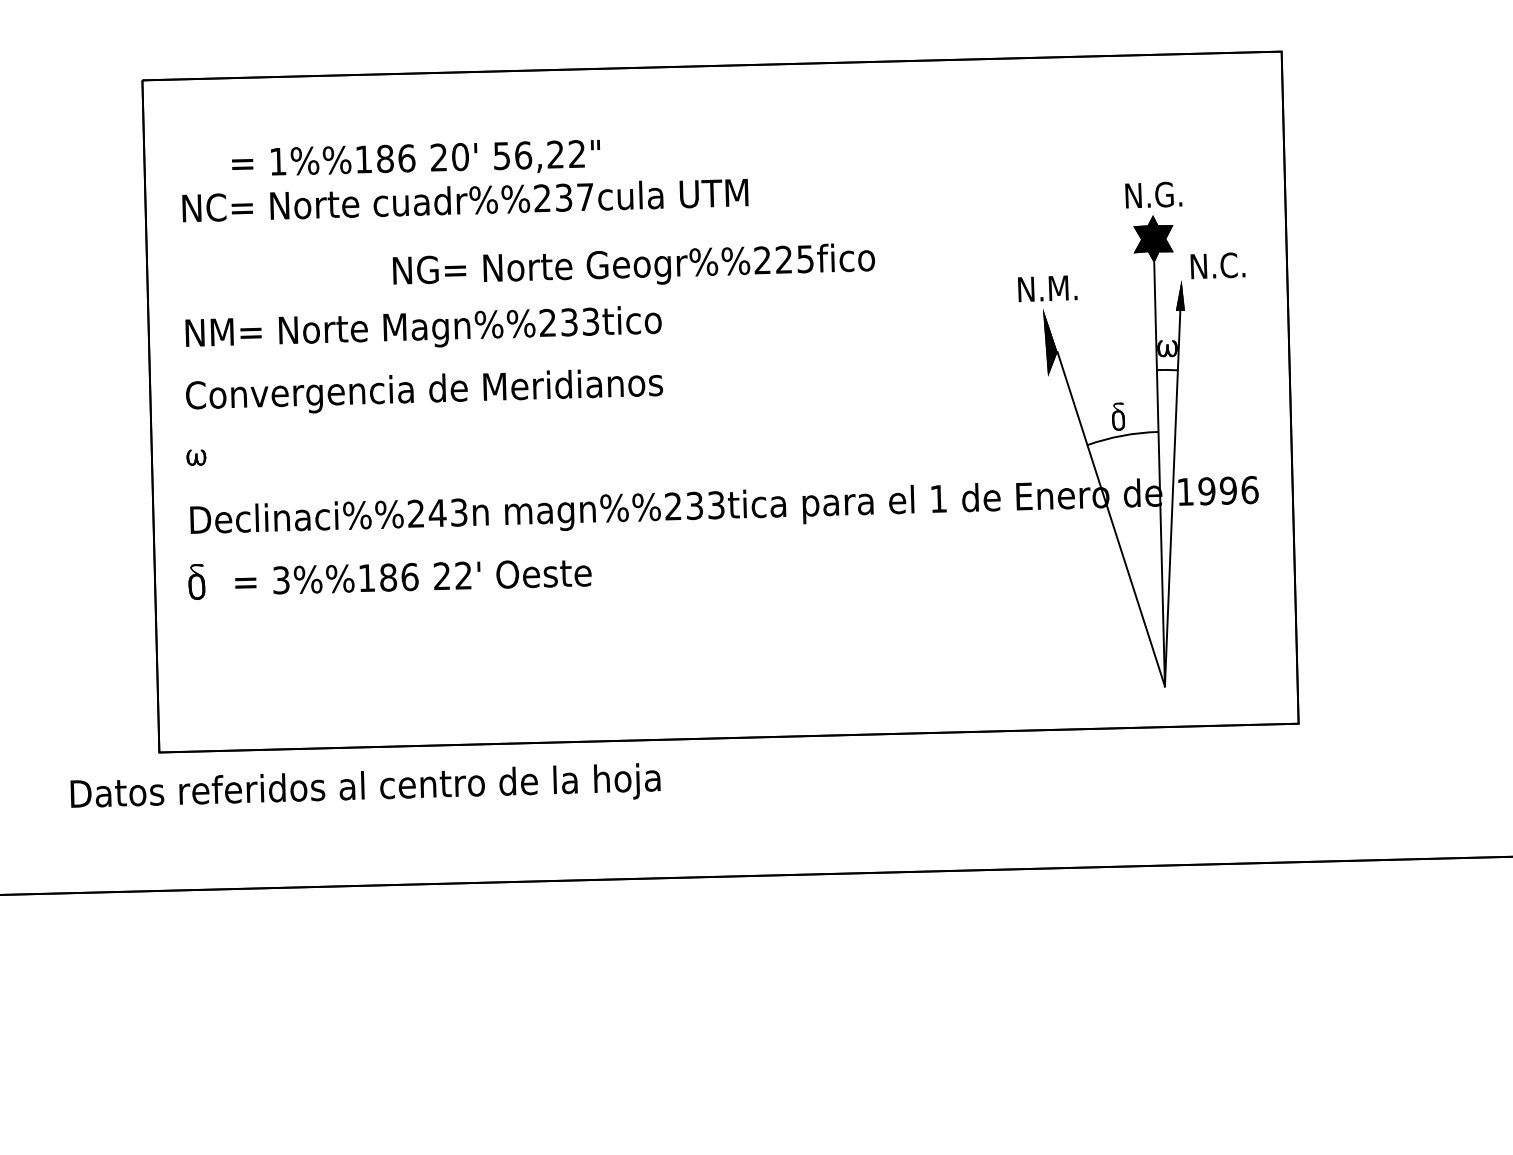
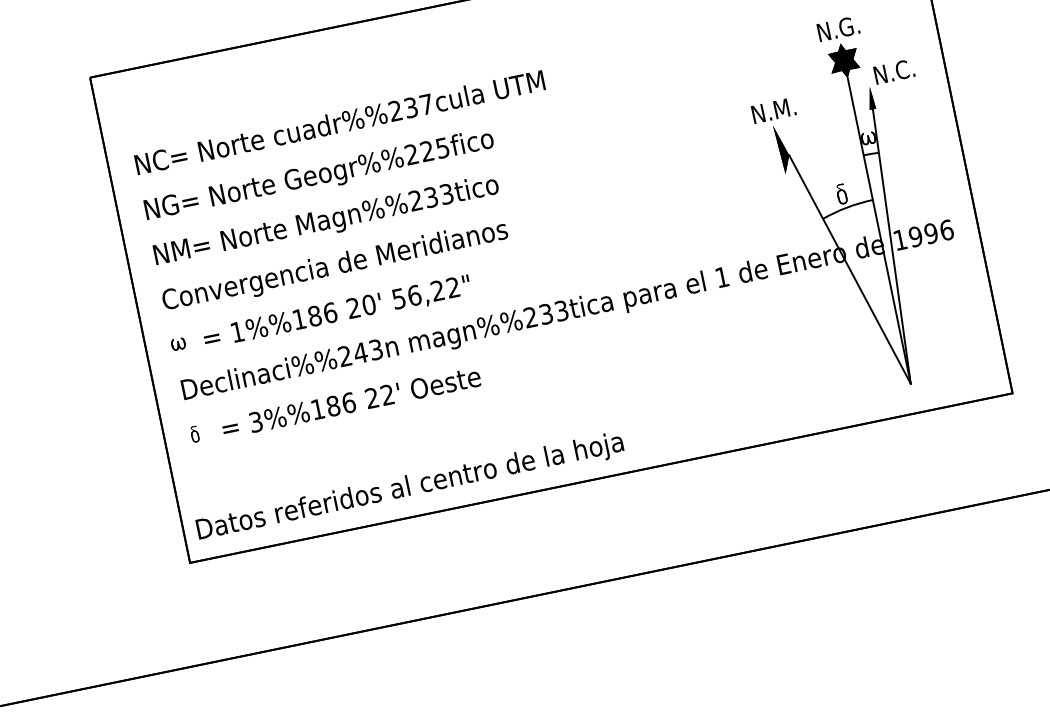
text: (415, 157) -> (336, 311), moved
text: (633, 263) -> (318, 173), moved
part: (196, 581) -> (194, 434), size x0.62
text: (365, 785) -> (409, 485), moved

